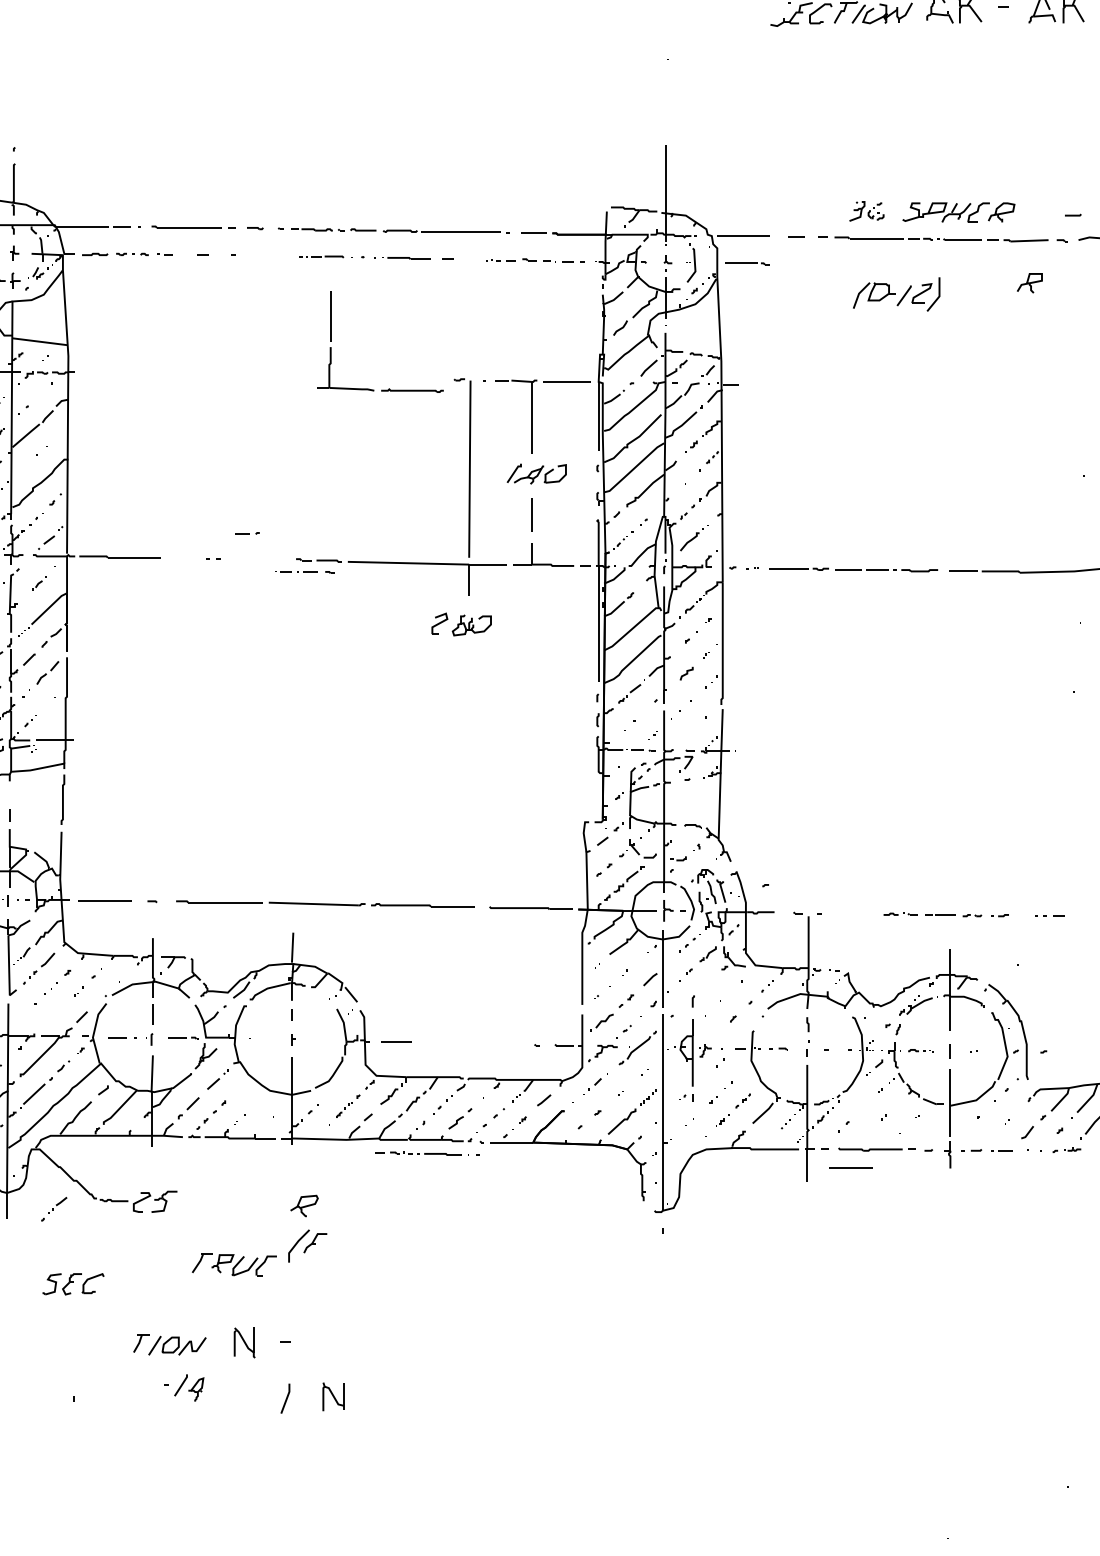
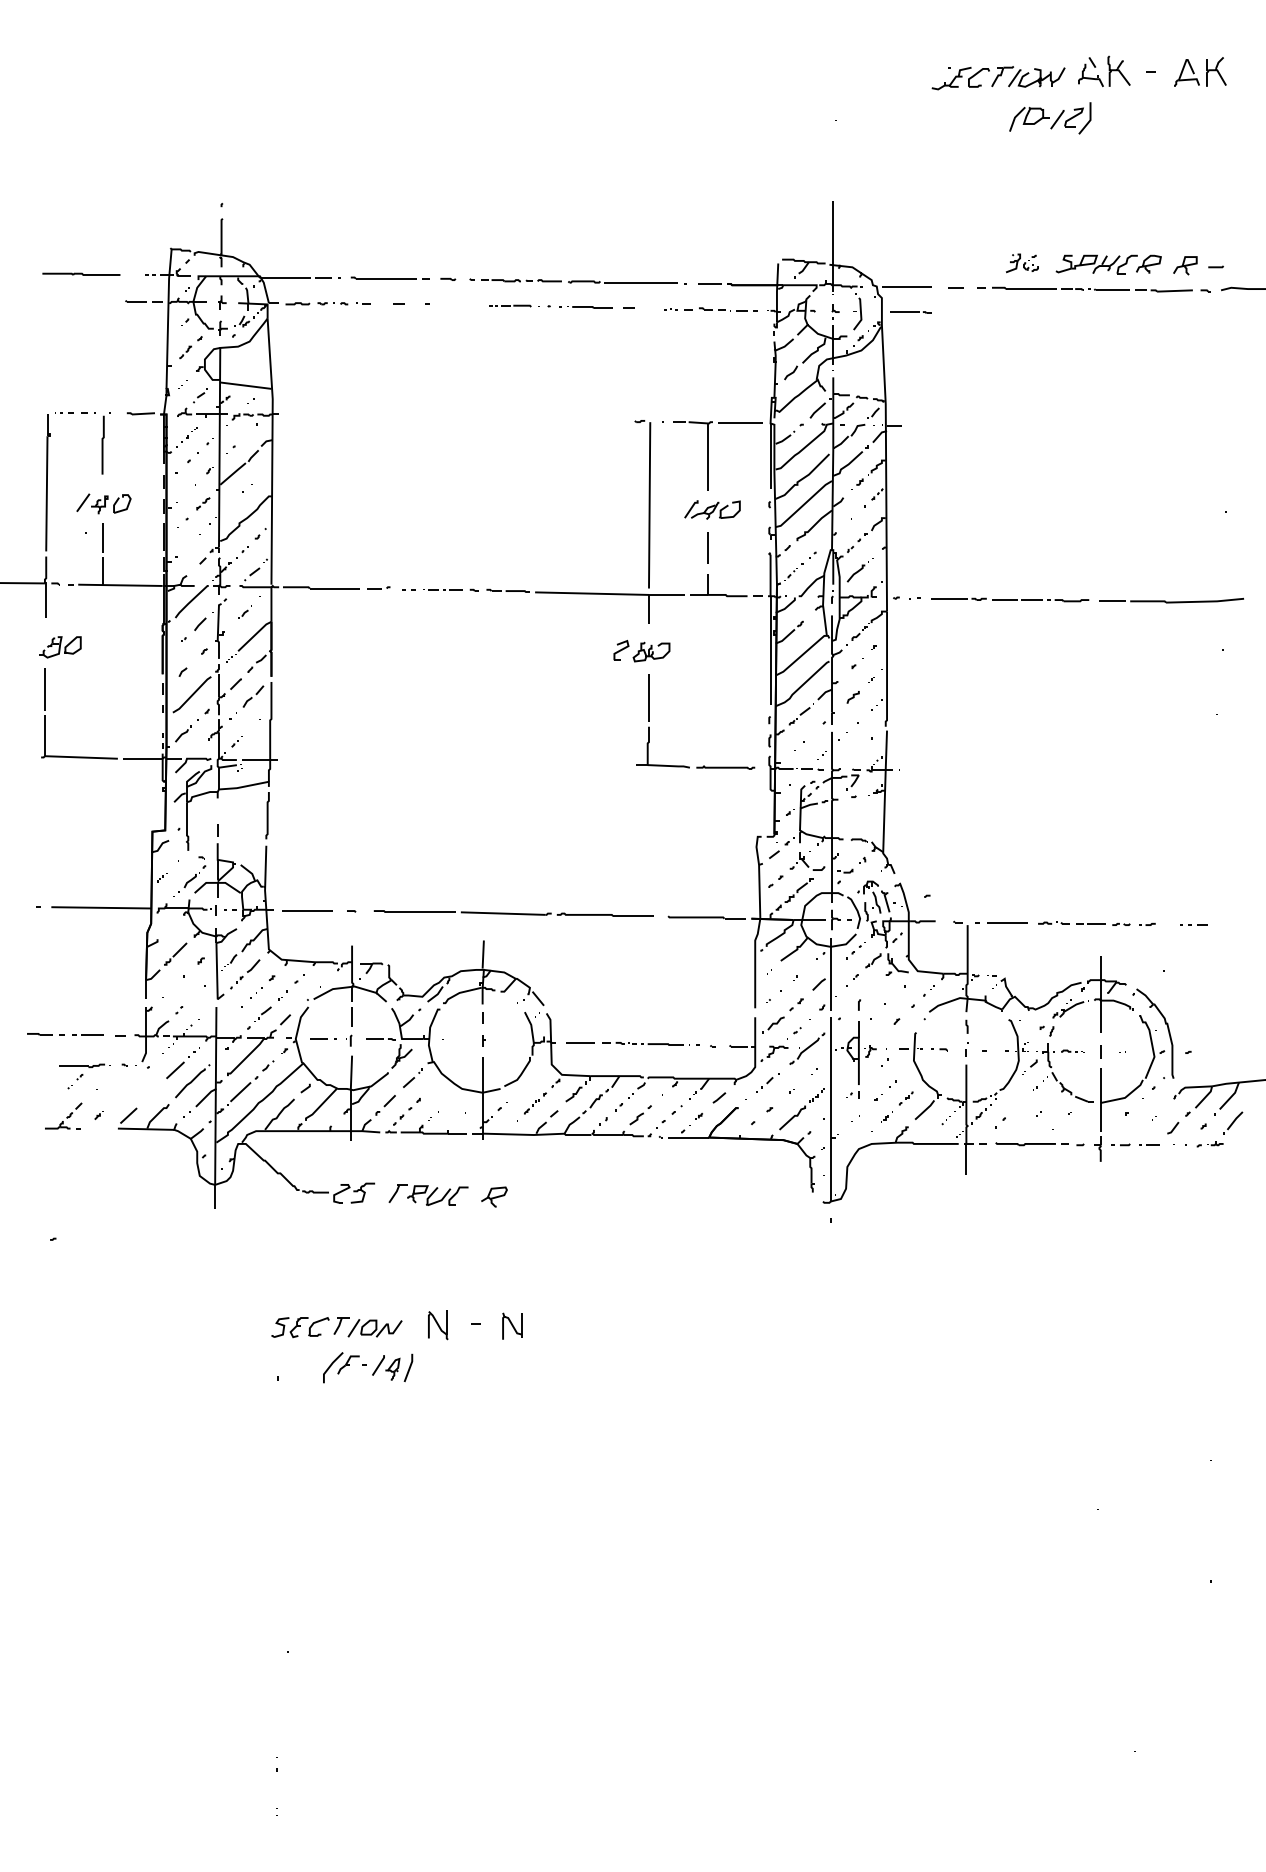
part: (1030, 282) -> (1185, 265), moved
part: (896, 294) -> (1050, 118), moved
part: (388, 388) -> (703, 765), moved
part: (247, 533) -> (378, 587), moved
part: (304, 571) -> (450, 589), moved
part: (427, 1153) -> (650, 1043), moved
line: (851, 1168) -> (1007, 922), moved
part: (54, 1208) -> (259, 1017), moved
part: (307, 1245) -> (341, 1367), moved
part: (234, 1263) -> (428, 1194), moved
part: (73, 1284) -> (300, 1327), moved
part: (333, 1396) -> (512, 1325), moved
line: (286, 1398) -> (409, 1367), moved

